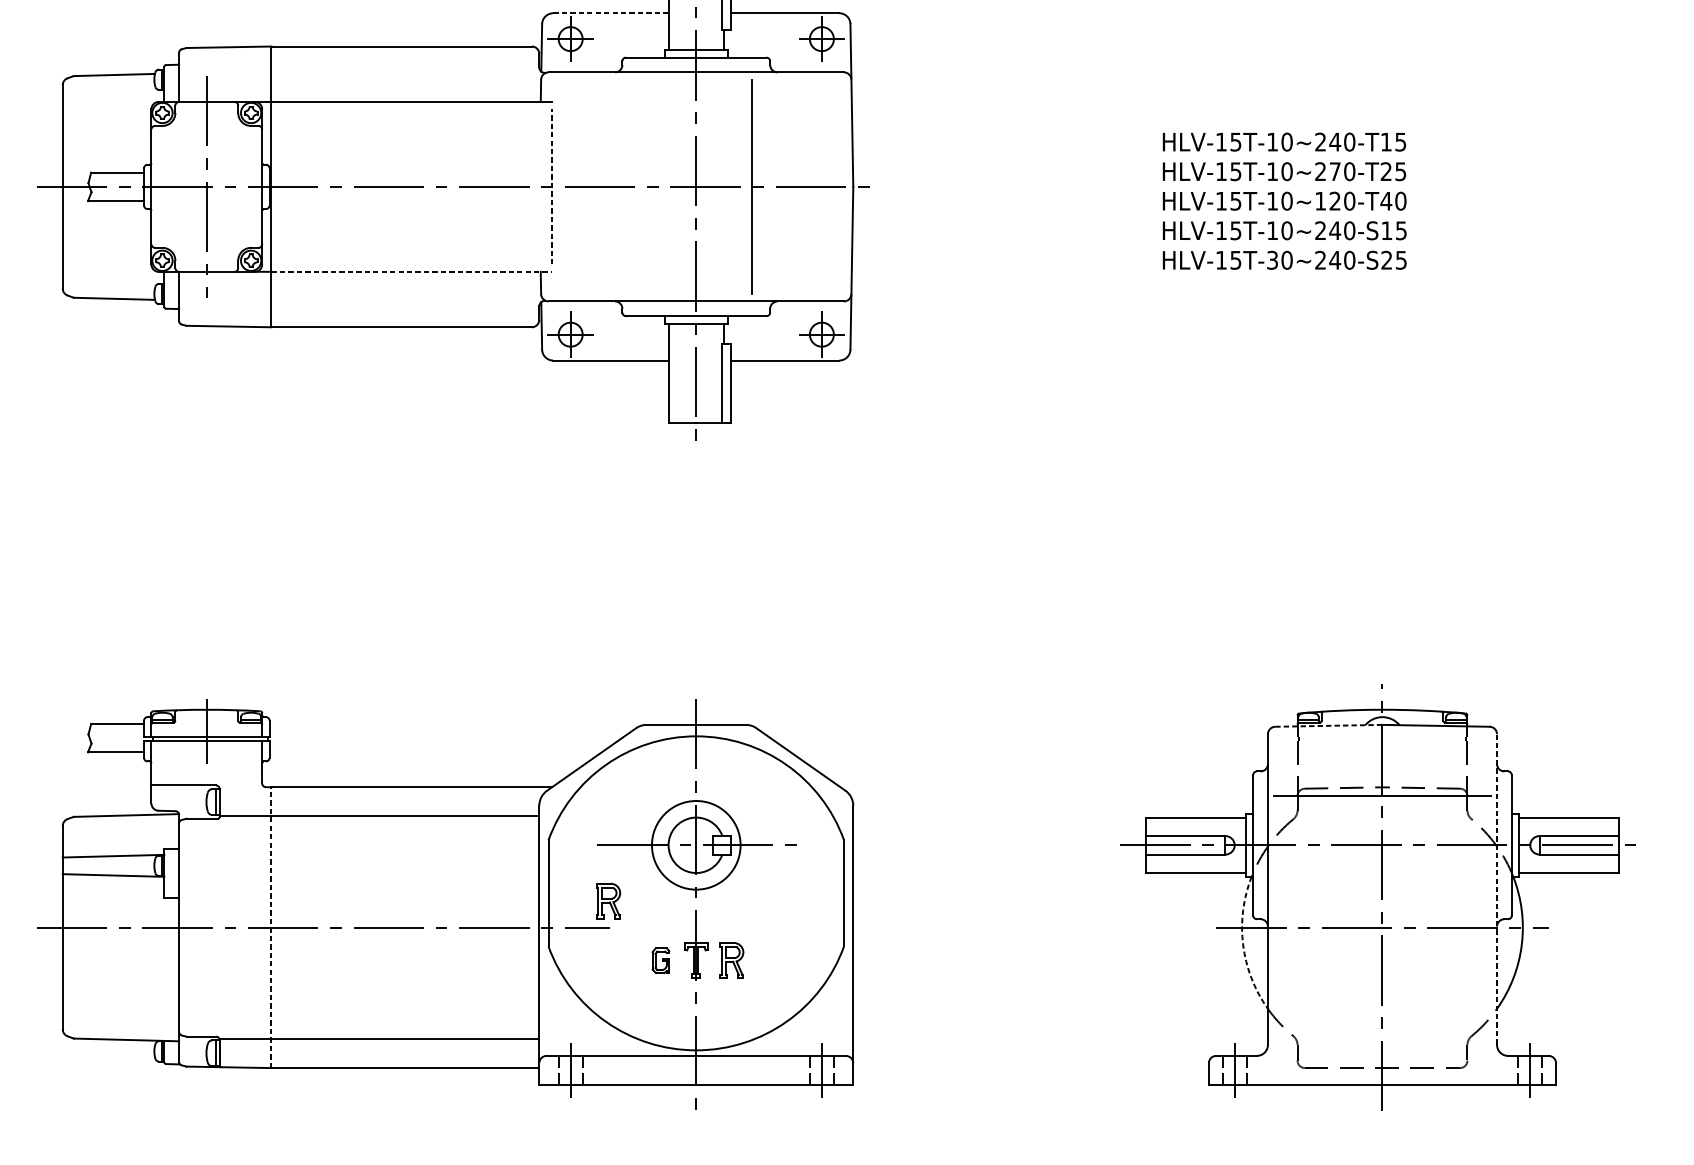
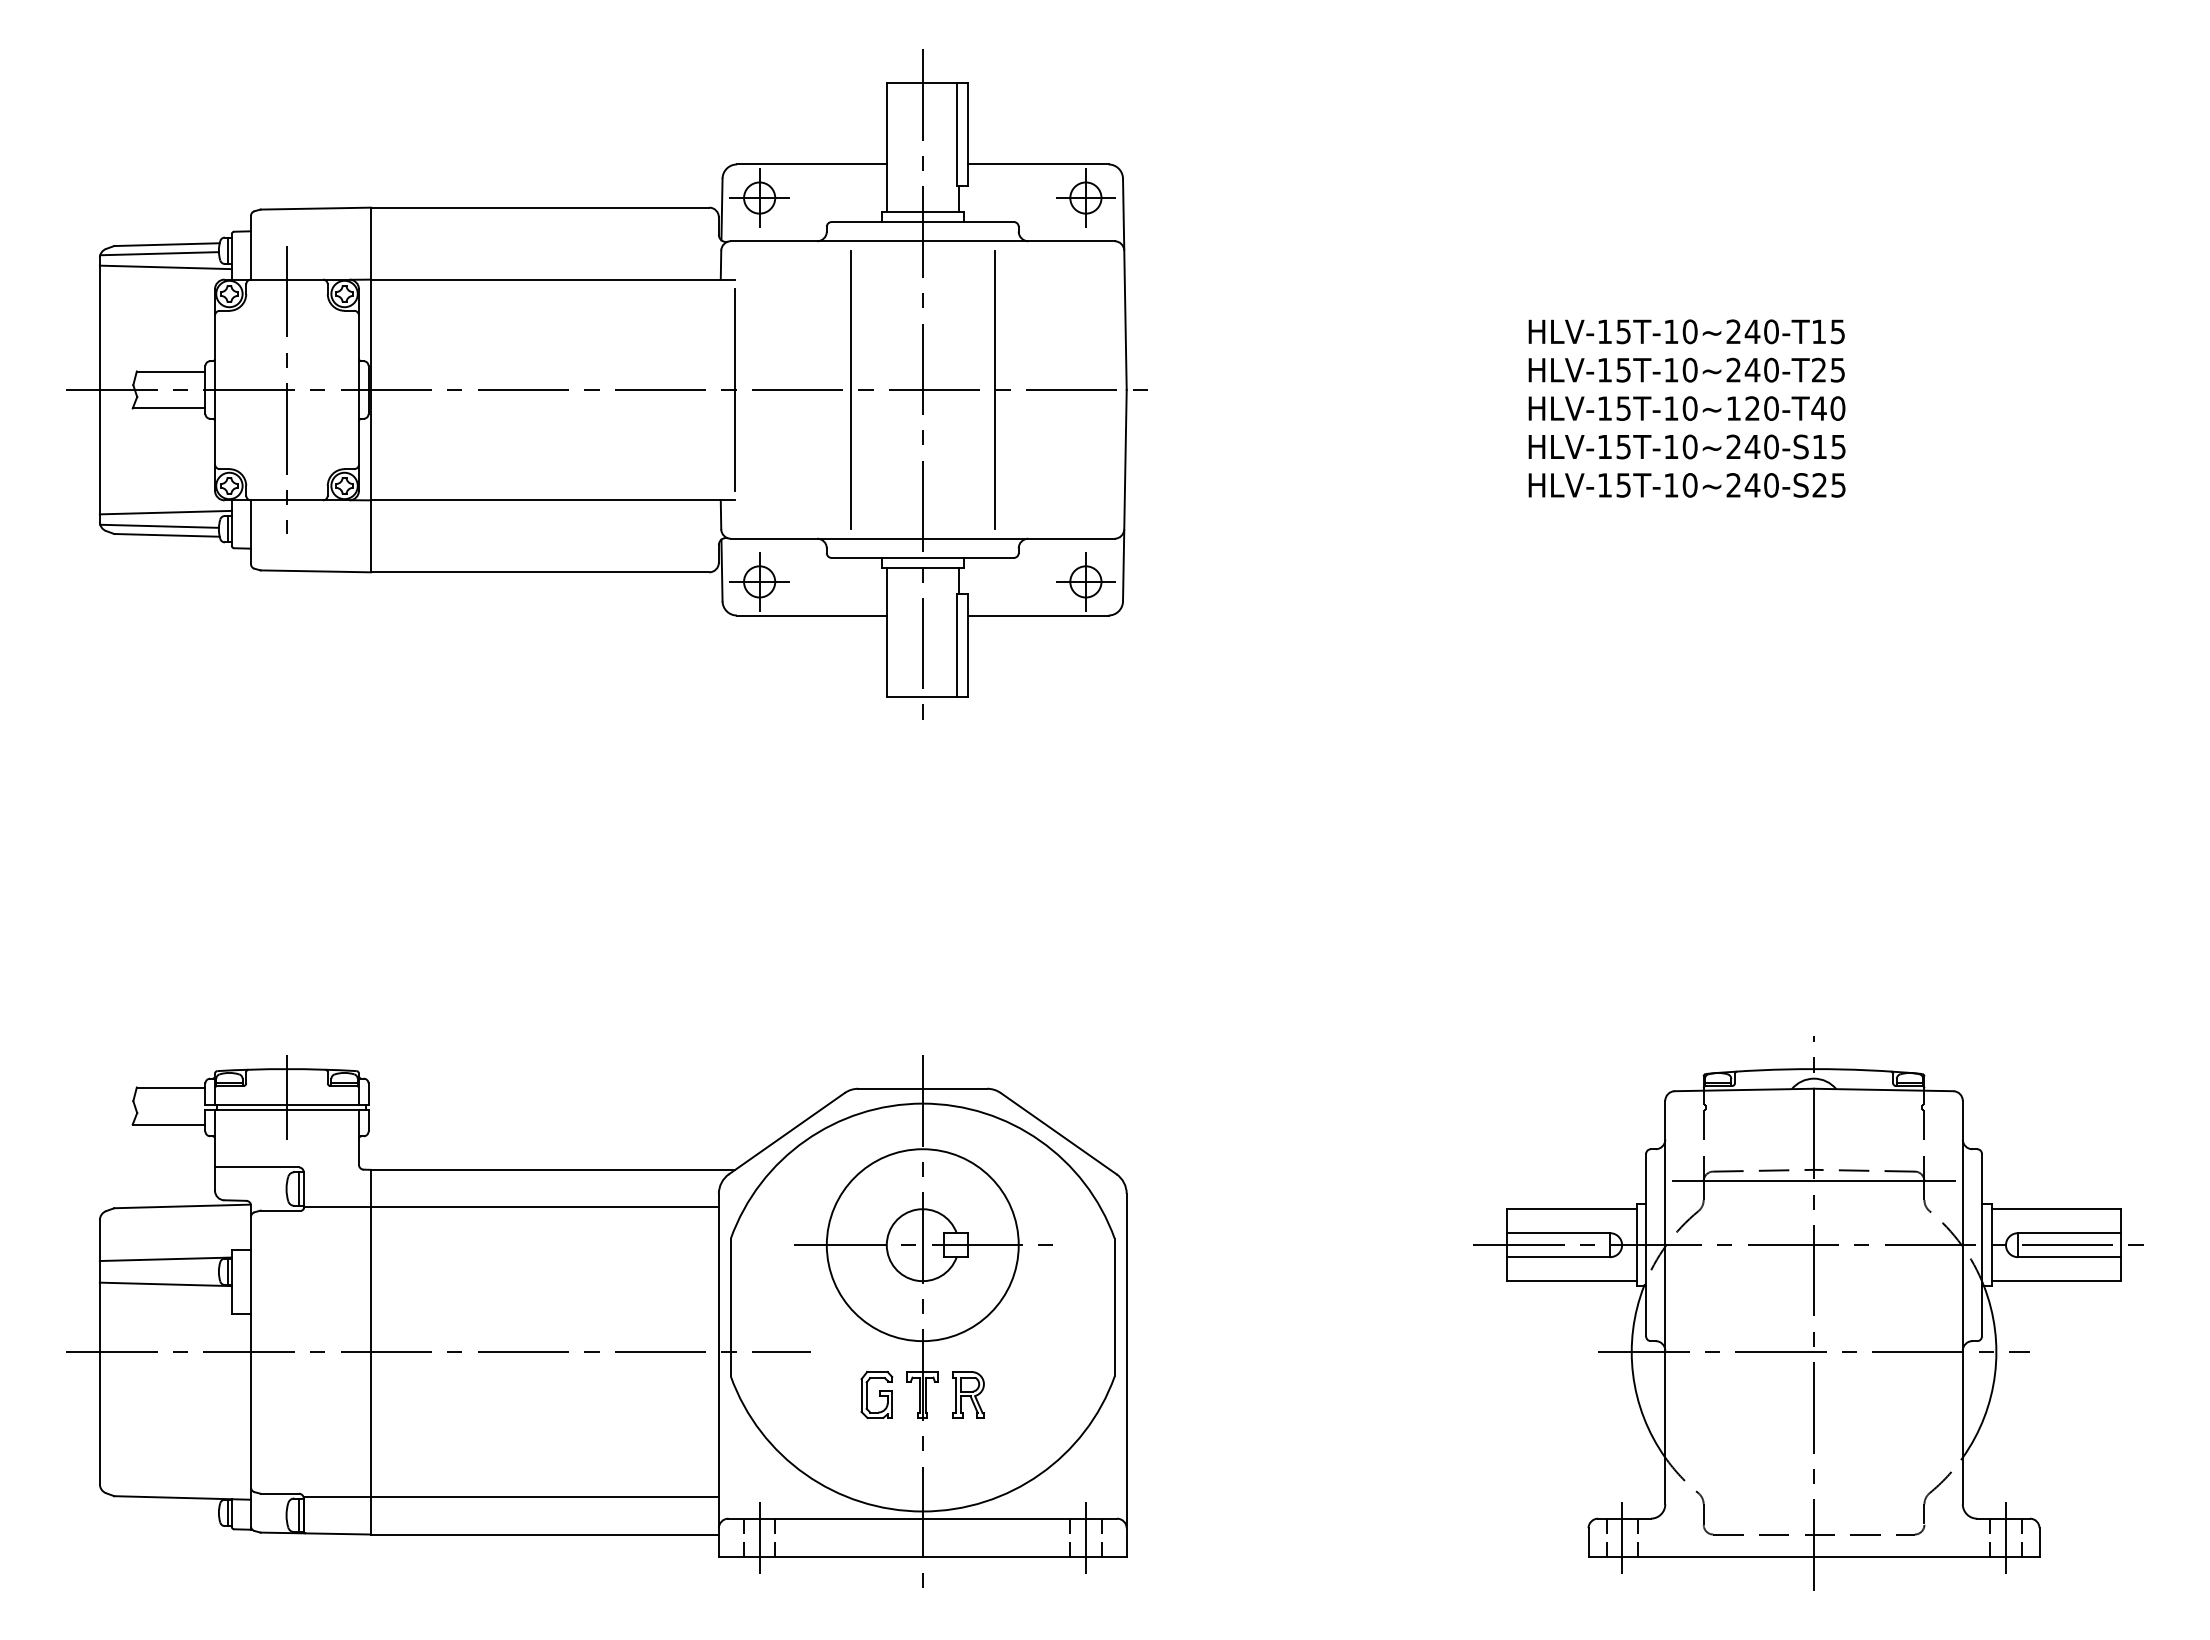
line: (610, 13) -> (811, 164), dashed -> solid
line: (108, 81) -> (159, 253), added
line: (113, 92) -> (165, 267), added
text: (1335, 171) -> (1752, 370), HLV-15T-10~270-T25 -> HLV-15T-10~240-T25
line: (640, 186) -> (850, 389), added
line: (552, 187) -> (735, 390), dashed -> solid
text: (1272, 260) -> (1671, 485), HLV-15T-30~240-S25 -> HLV-15T-10~240-S25
line: (411, 271) -> (553, 500), dashed -> solid
line: (113, 281) -> (165, 512), added
line: (108, 291) -> (159, 525), added
line: (1328, 725) -> (1744, 1089), dashed -> solid
circle: (696, 845) -> (922, 1245), size x1.67
line: (1496, 889) -> (1962, 1302), dashed -> solid
part: (608, 900) -> (808, 1317), removed
line: (271, 927) -> (370, 1351), dashed -> solid
arc: (1243, 944) -> (1633, 1374), dashed -> solid
part: (660, 960) -> (876, 1394), size x1.43

